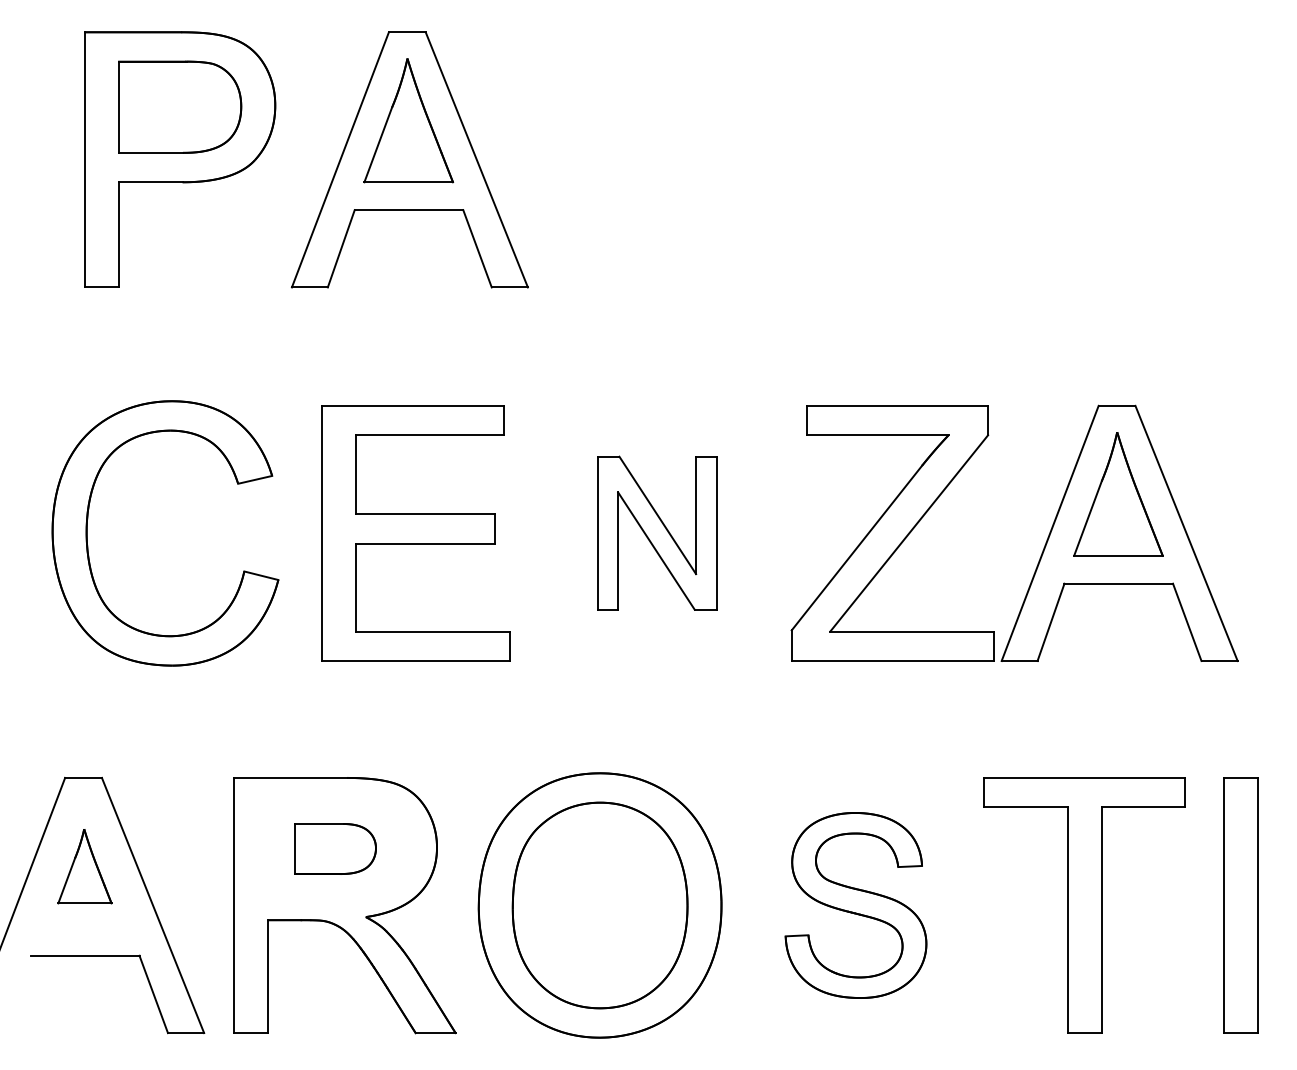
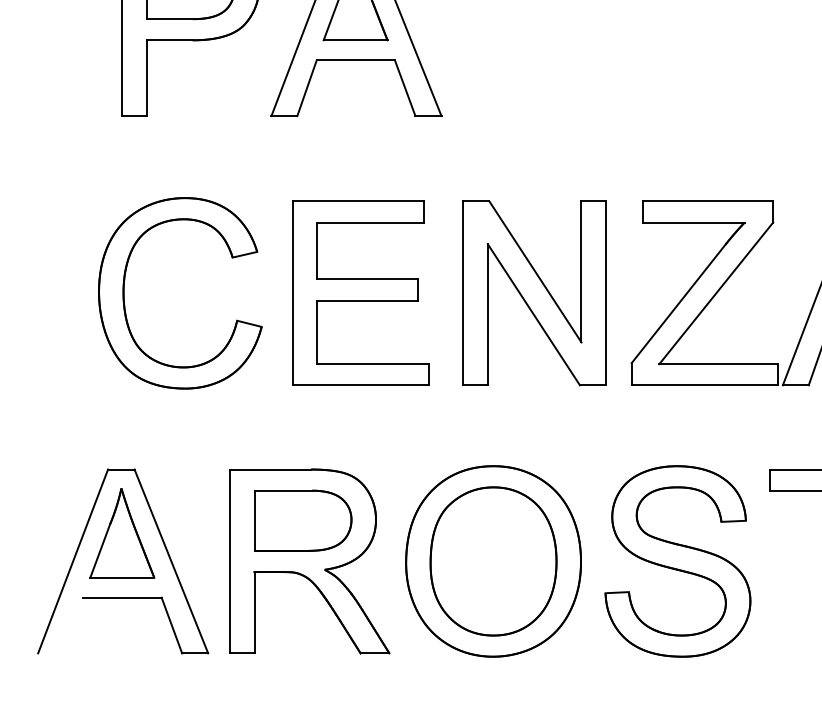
part: (656, 532) -> (534, 292), size x1.67
part: (335, 848) -> (302, 520), size x1.67
part: (84, 866) -> (121, 533), size x1.67
part: (855, 905) -> (677, 561), size x1.43

